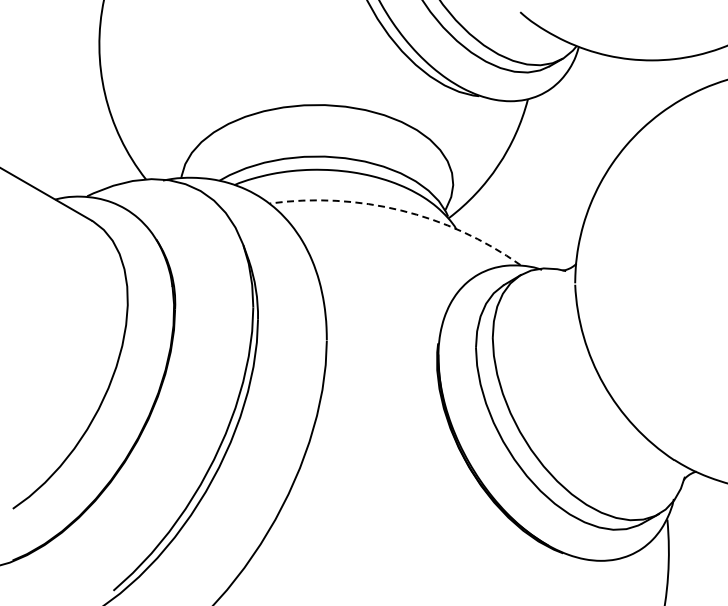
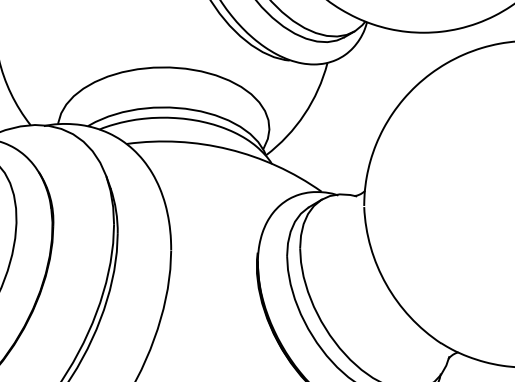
arc: (400, 210) -> (228, 149), dashed -> solid

